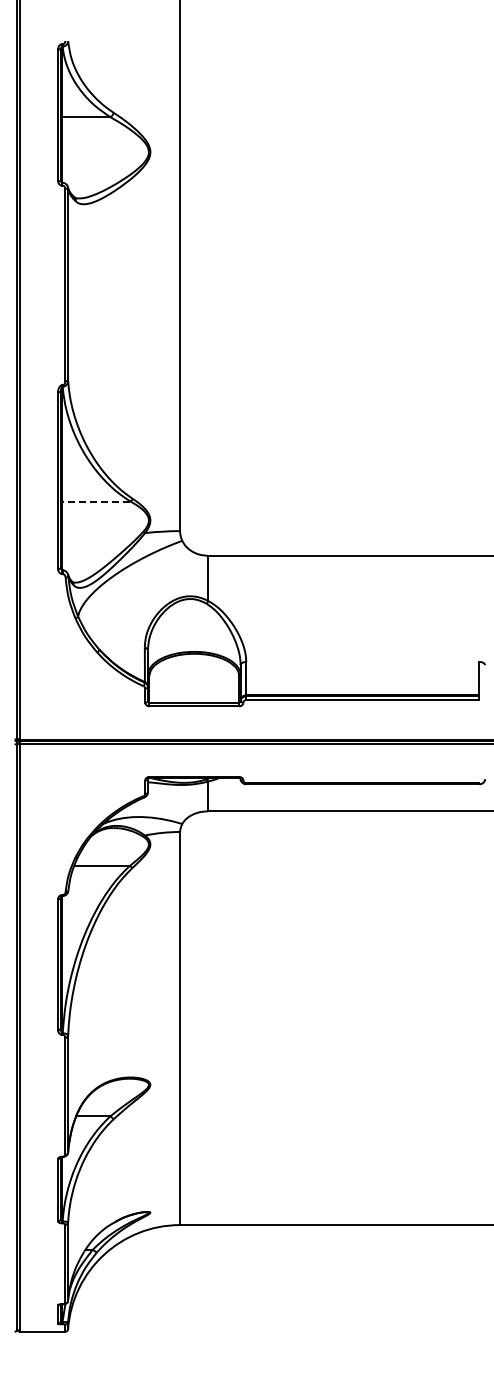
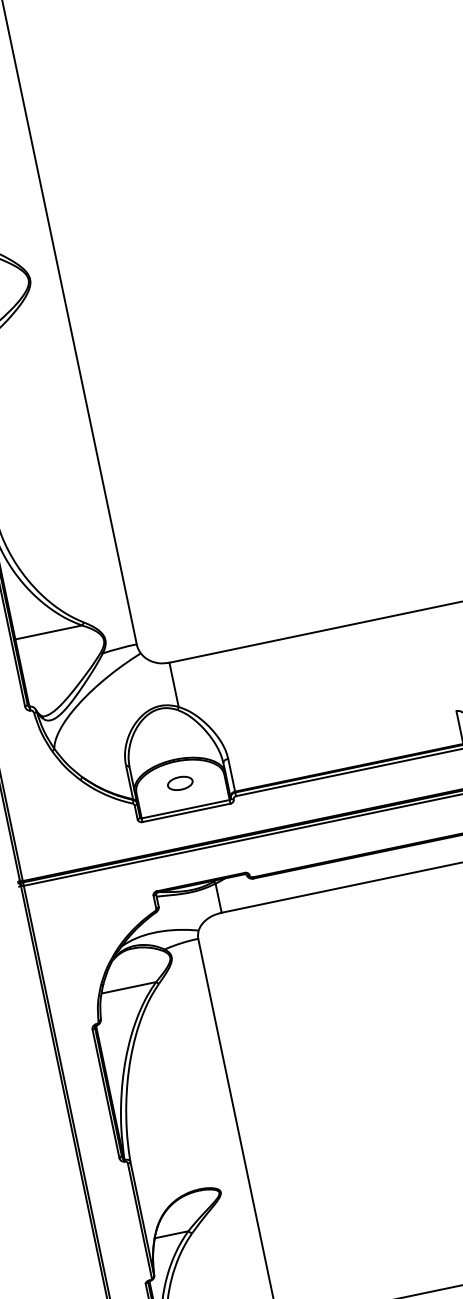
line: (95, 501) -> (47, 632), dashed -> solid
part: (193, 676) -> (179, 783), added

